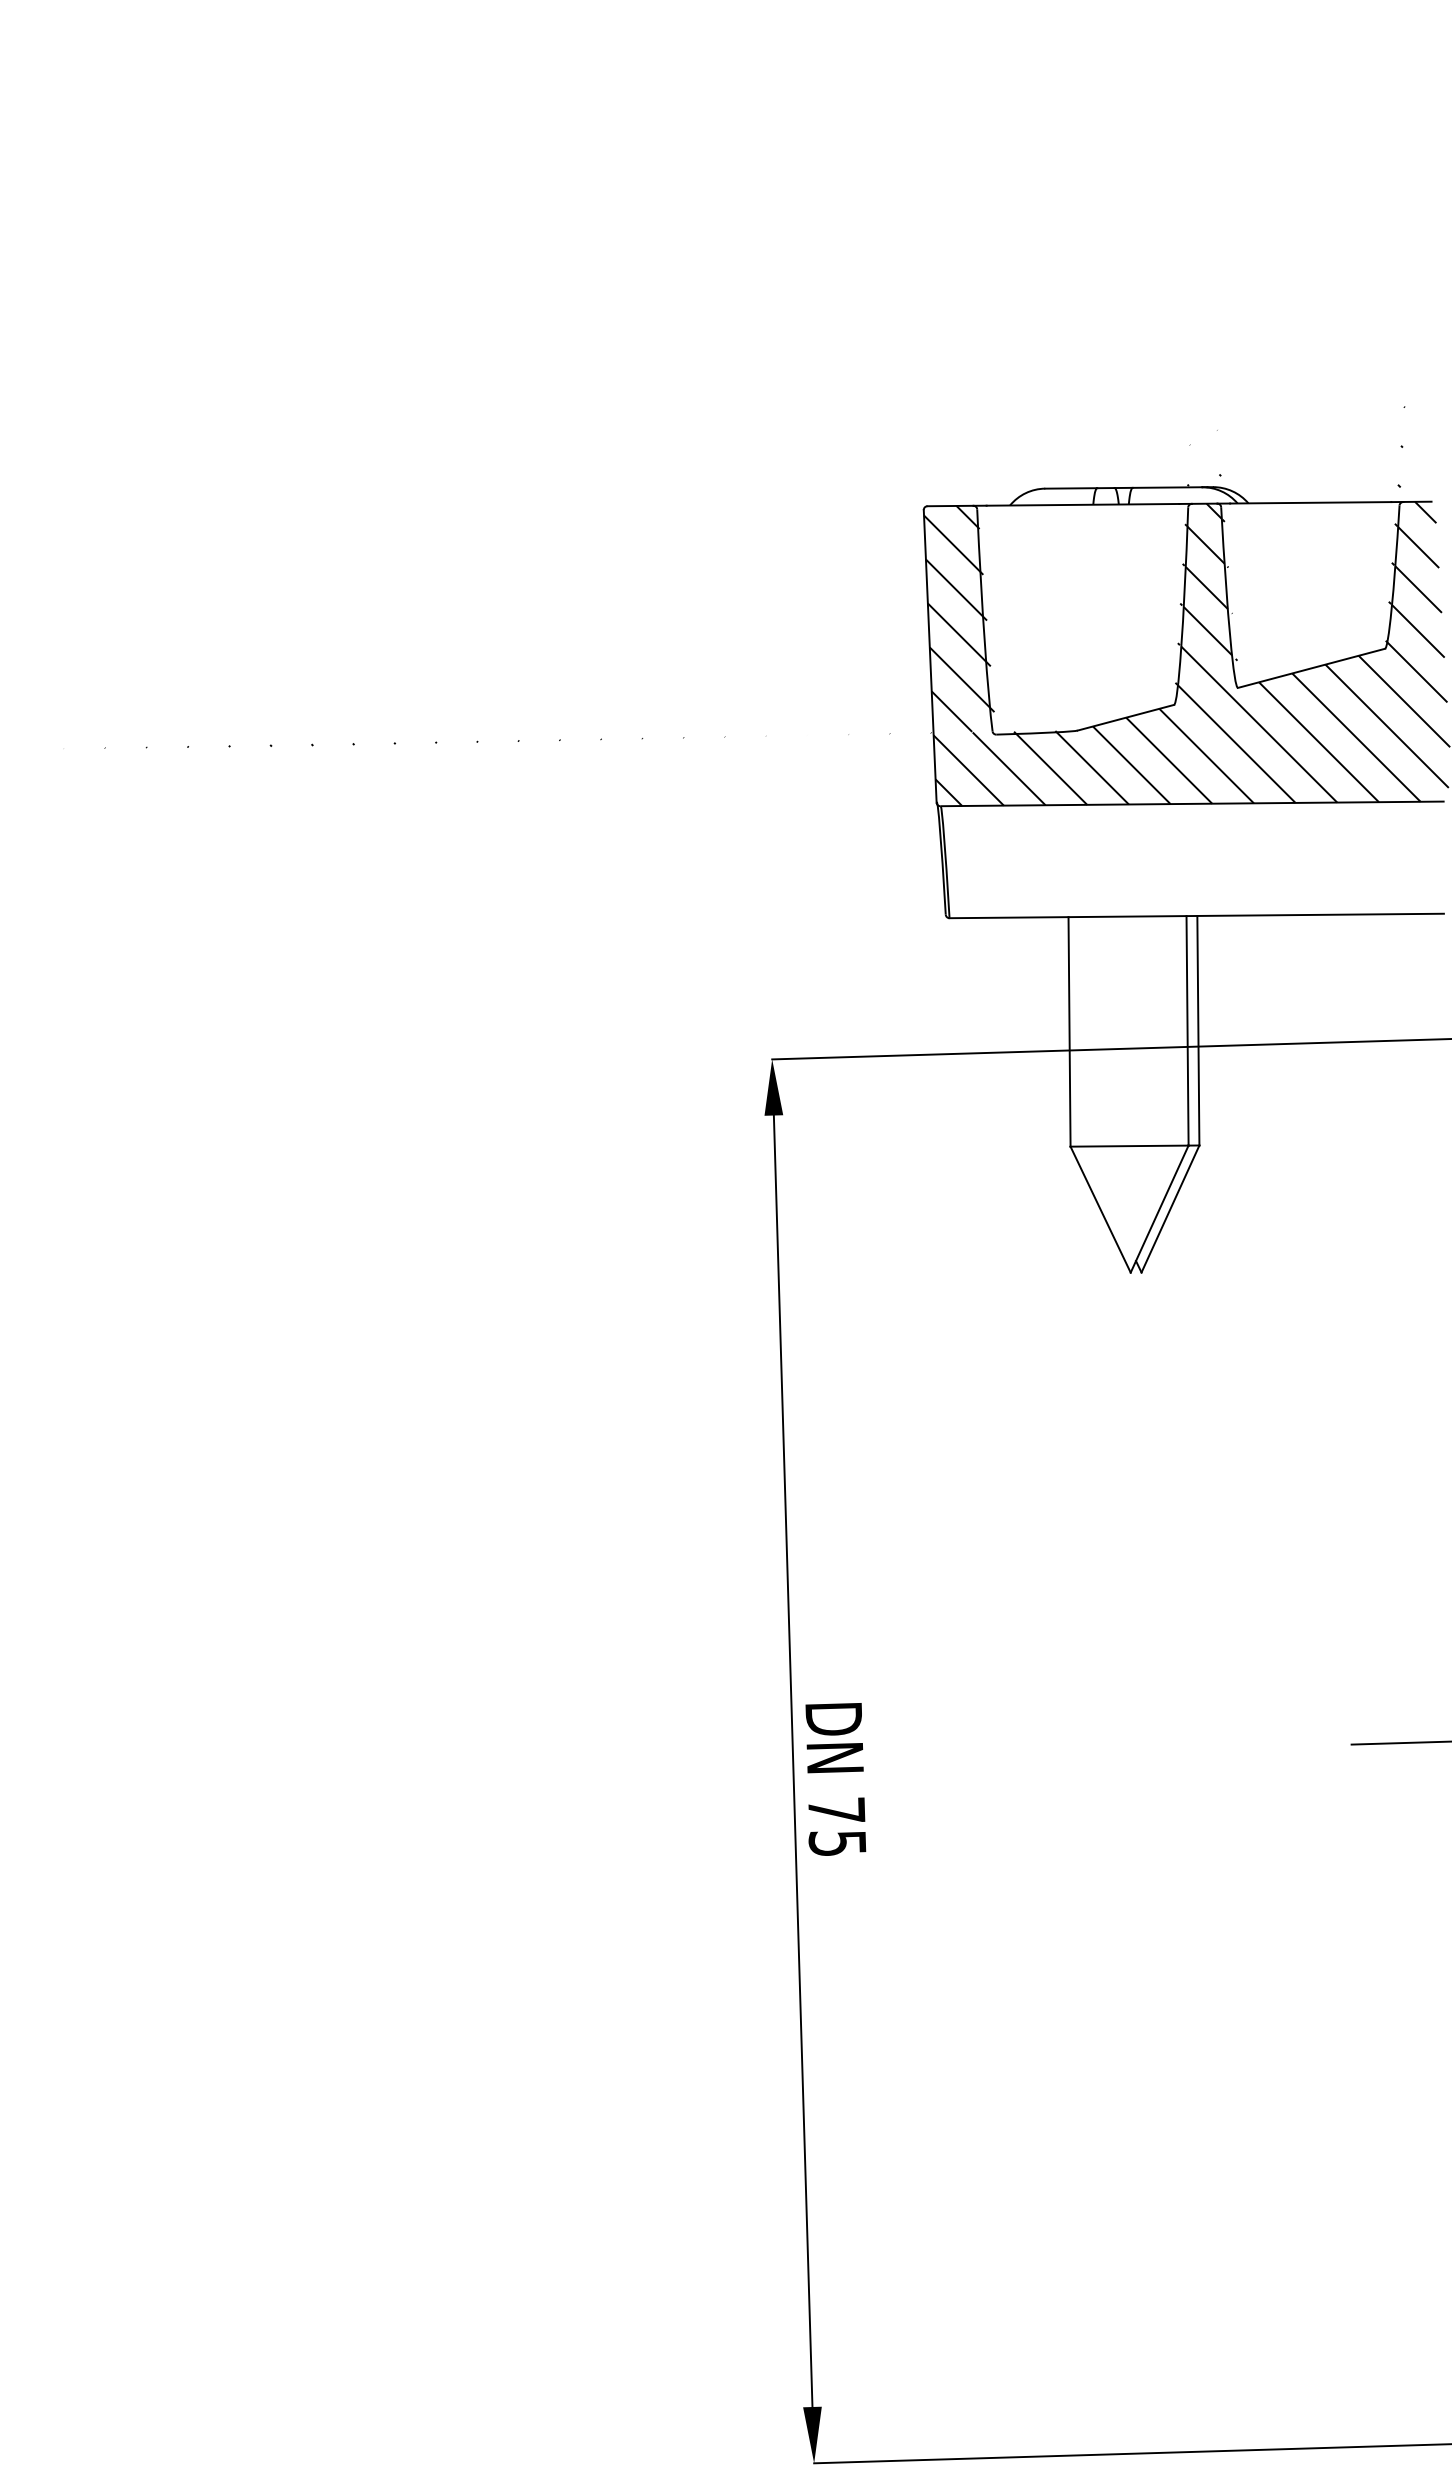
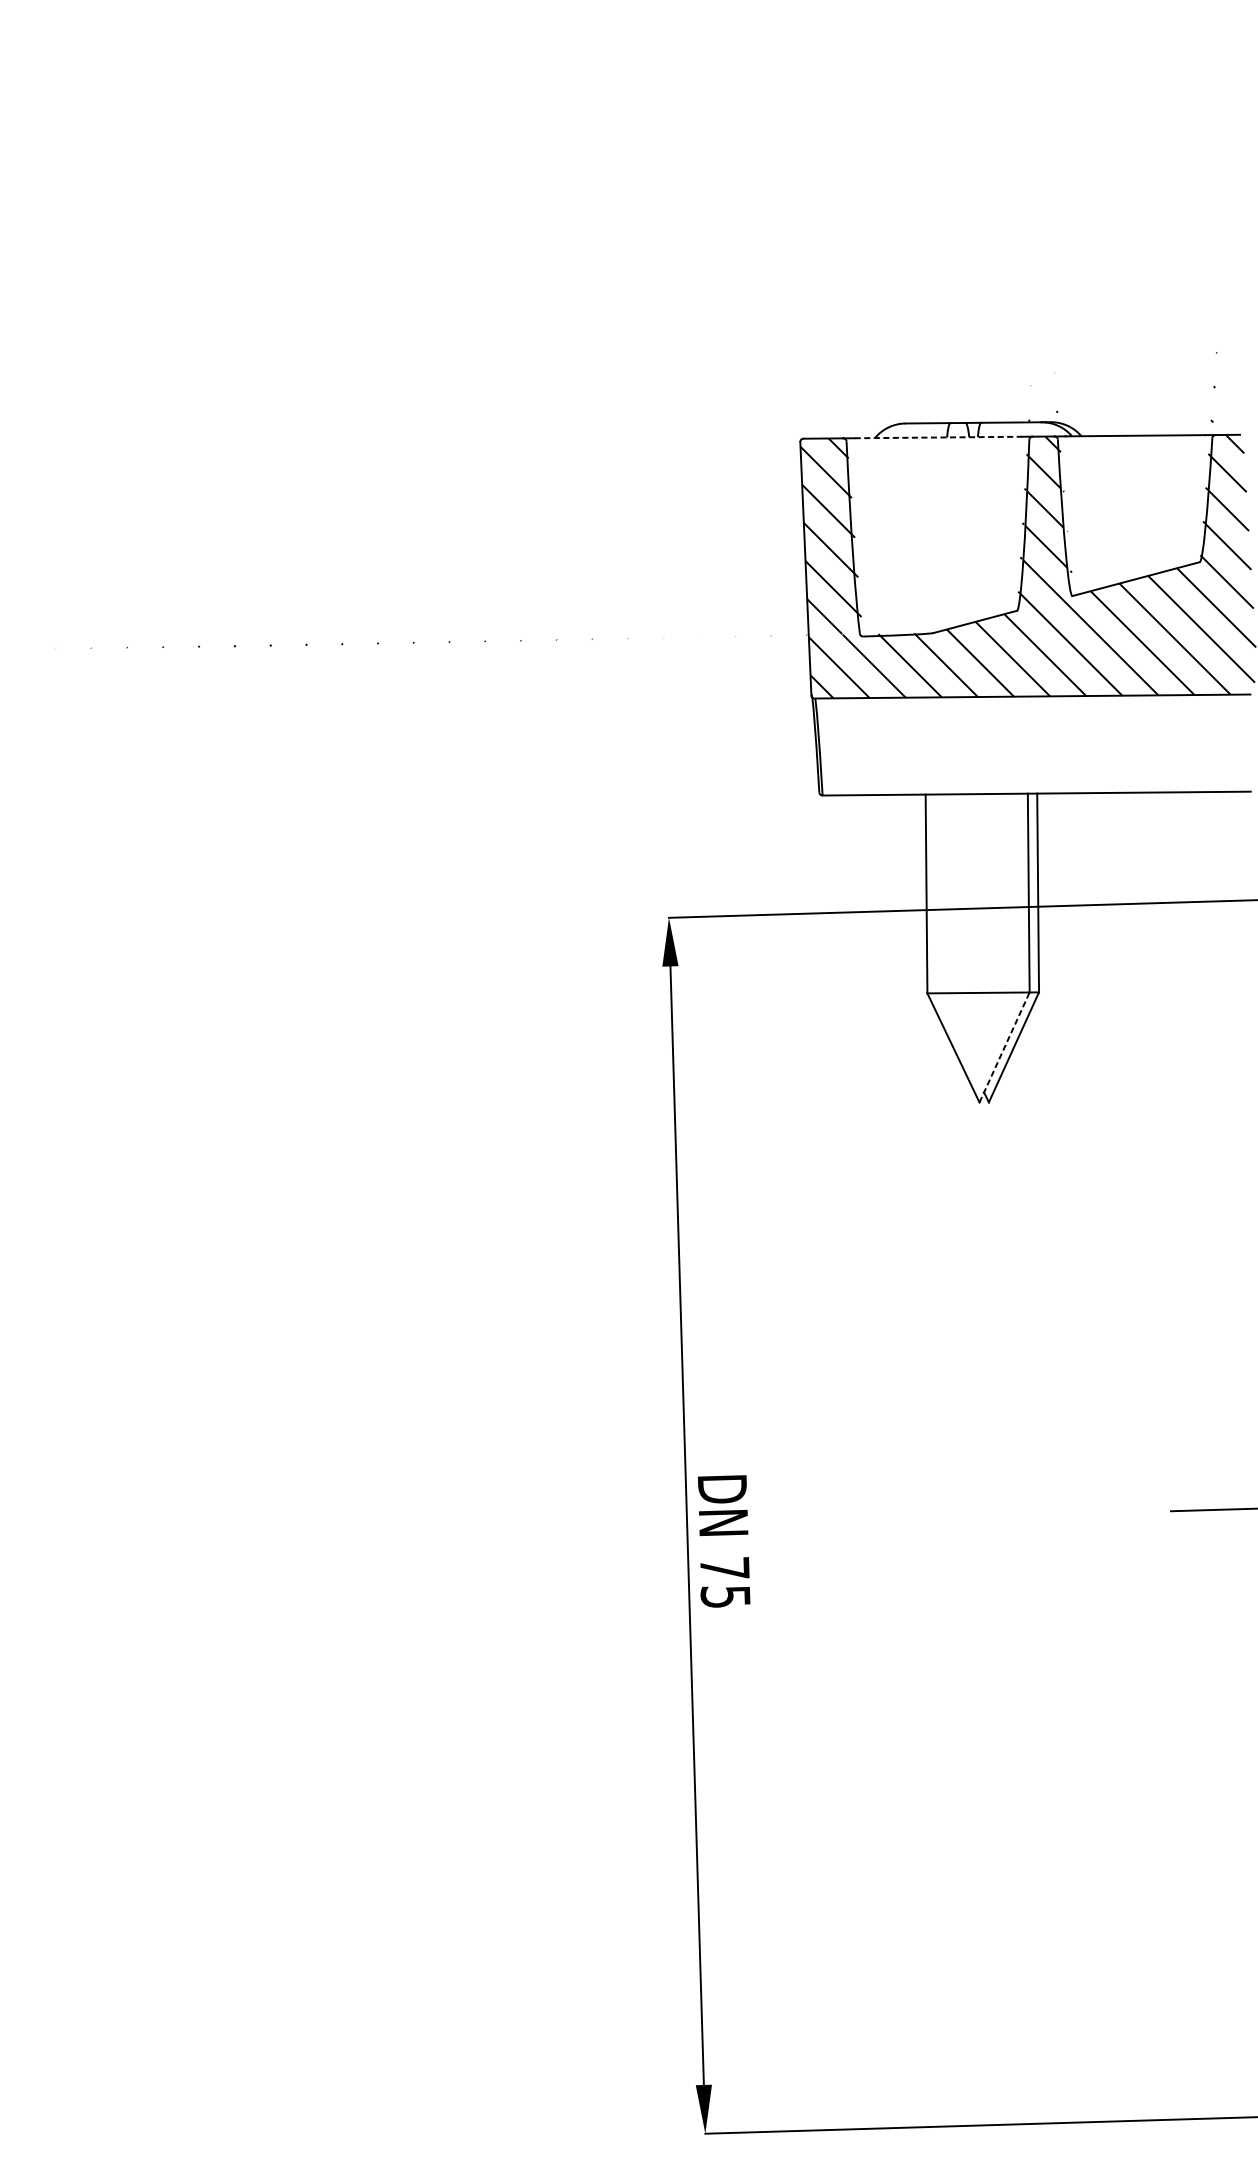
line: (1083, 504) -> (938, 437), solid -> dashed
line: (1159, 1209) -> (1004, 1047), solid -> dashed

